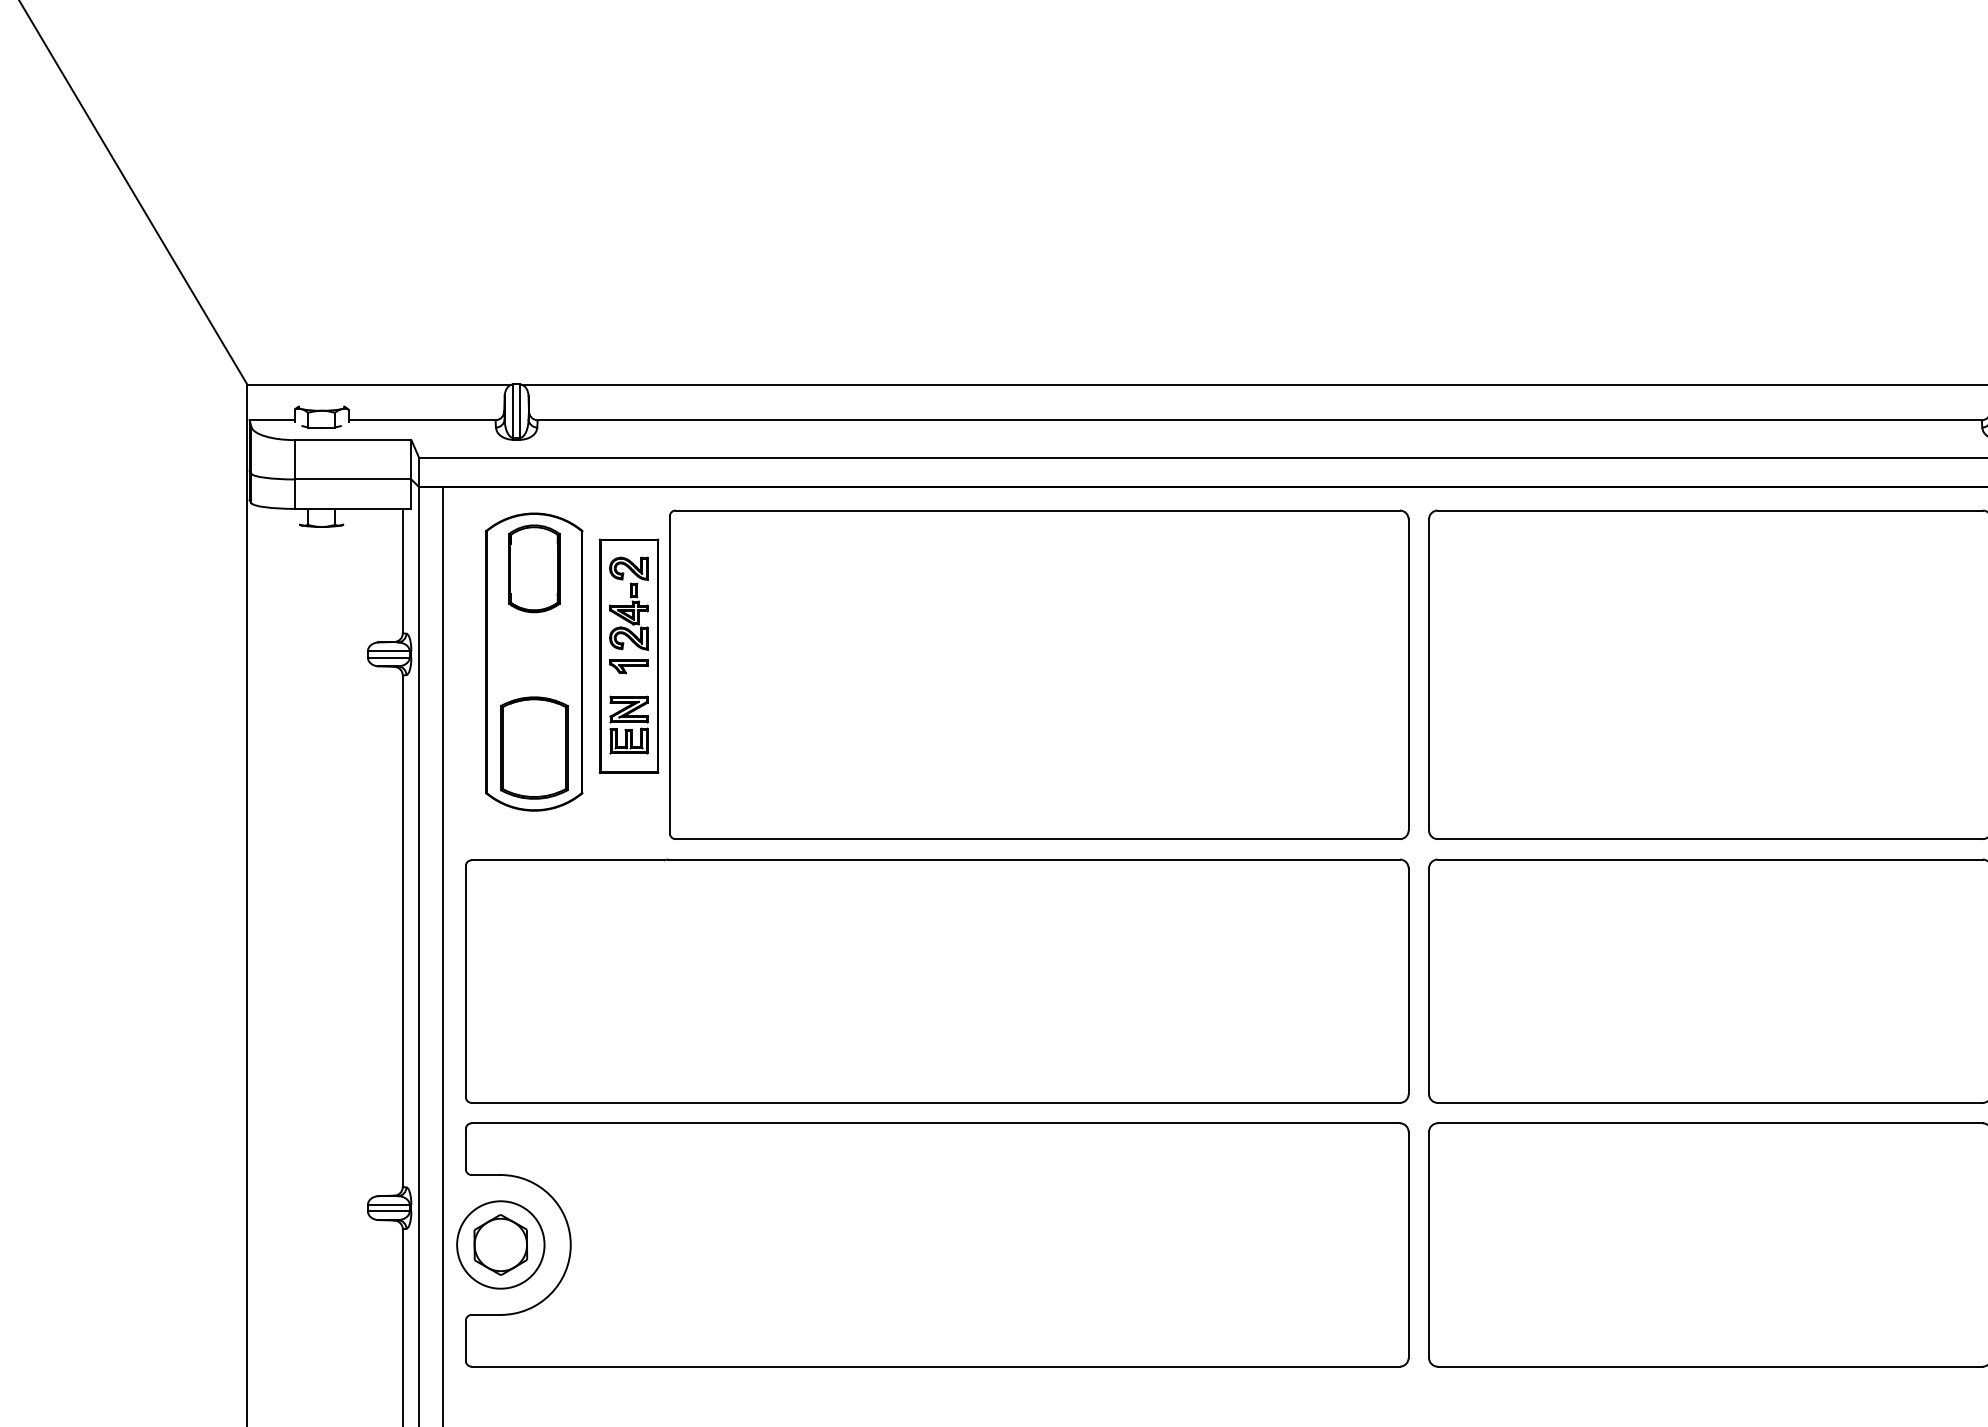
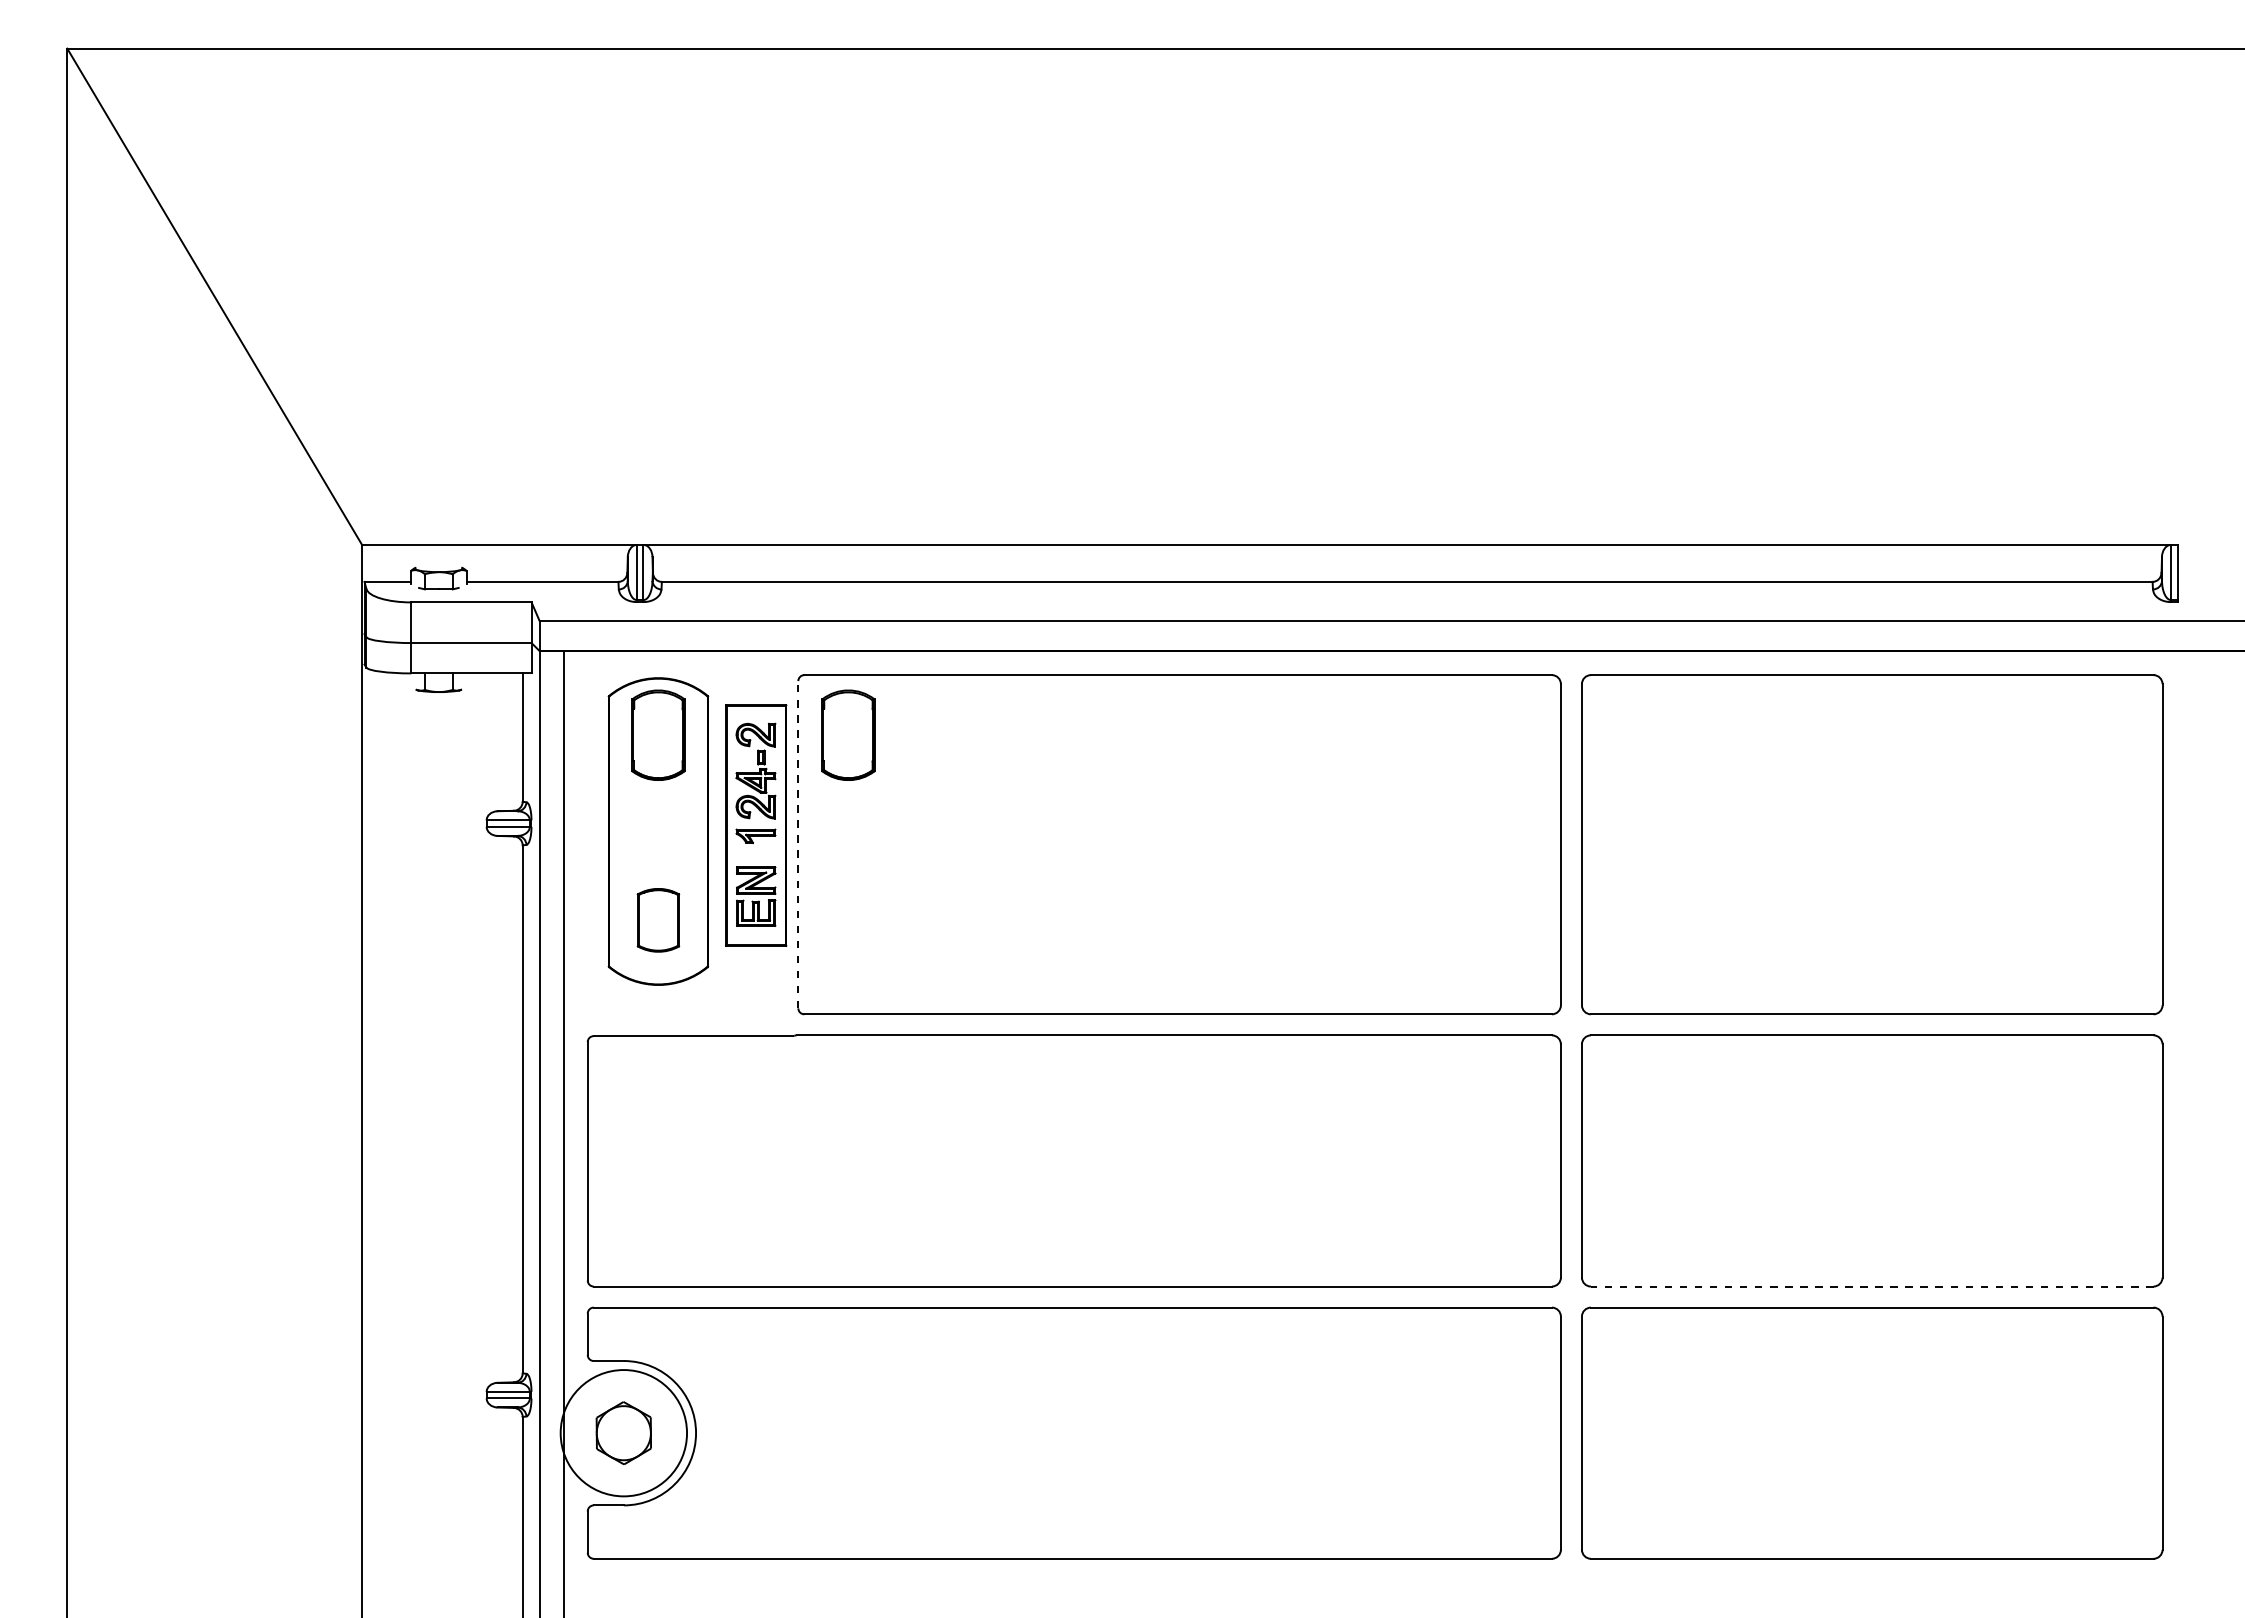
part: (718, 568) -> (848, 734), added
line: (670, 674) -> (798, 844), solid -> dashed
part: (534, 748) -> (658, 920), size x0.6
line: (1709, 1102) -> (1871, 1286), solid -> dashed
circle: (500, 1245) -> (623, 1433), size x1.4

